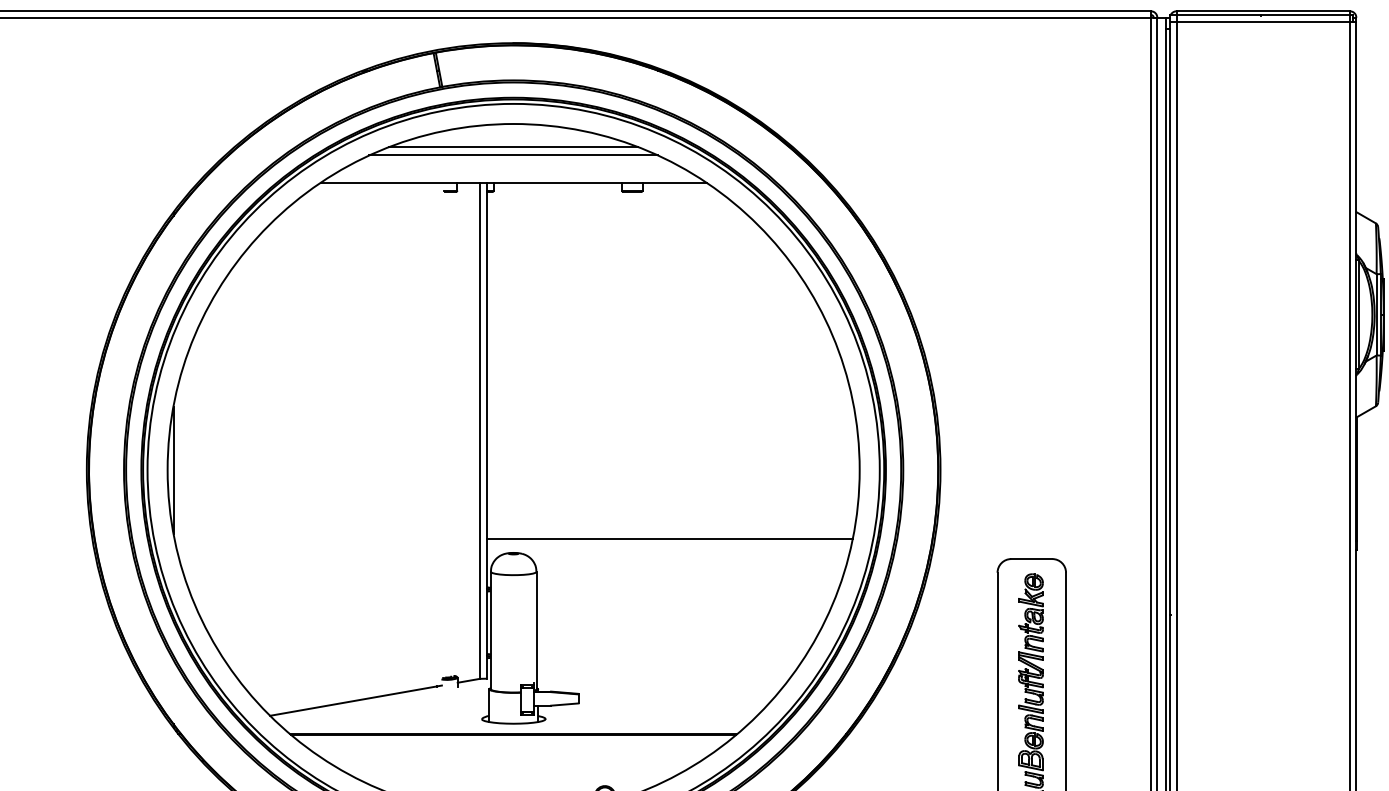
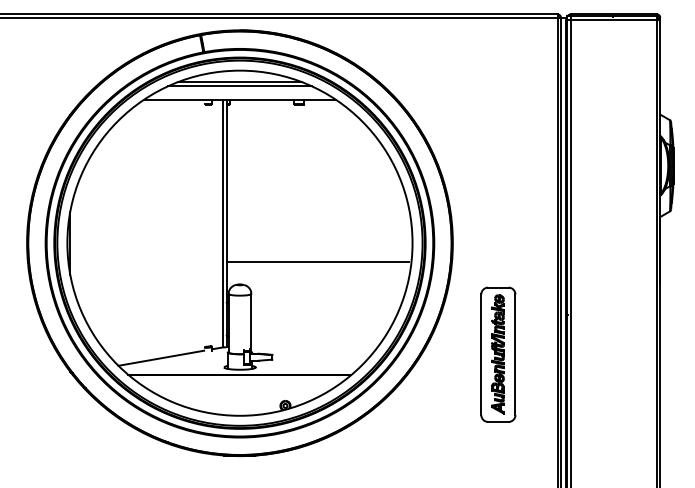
line: (669, 538) -> (317, 261), moved

